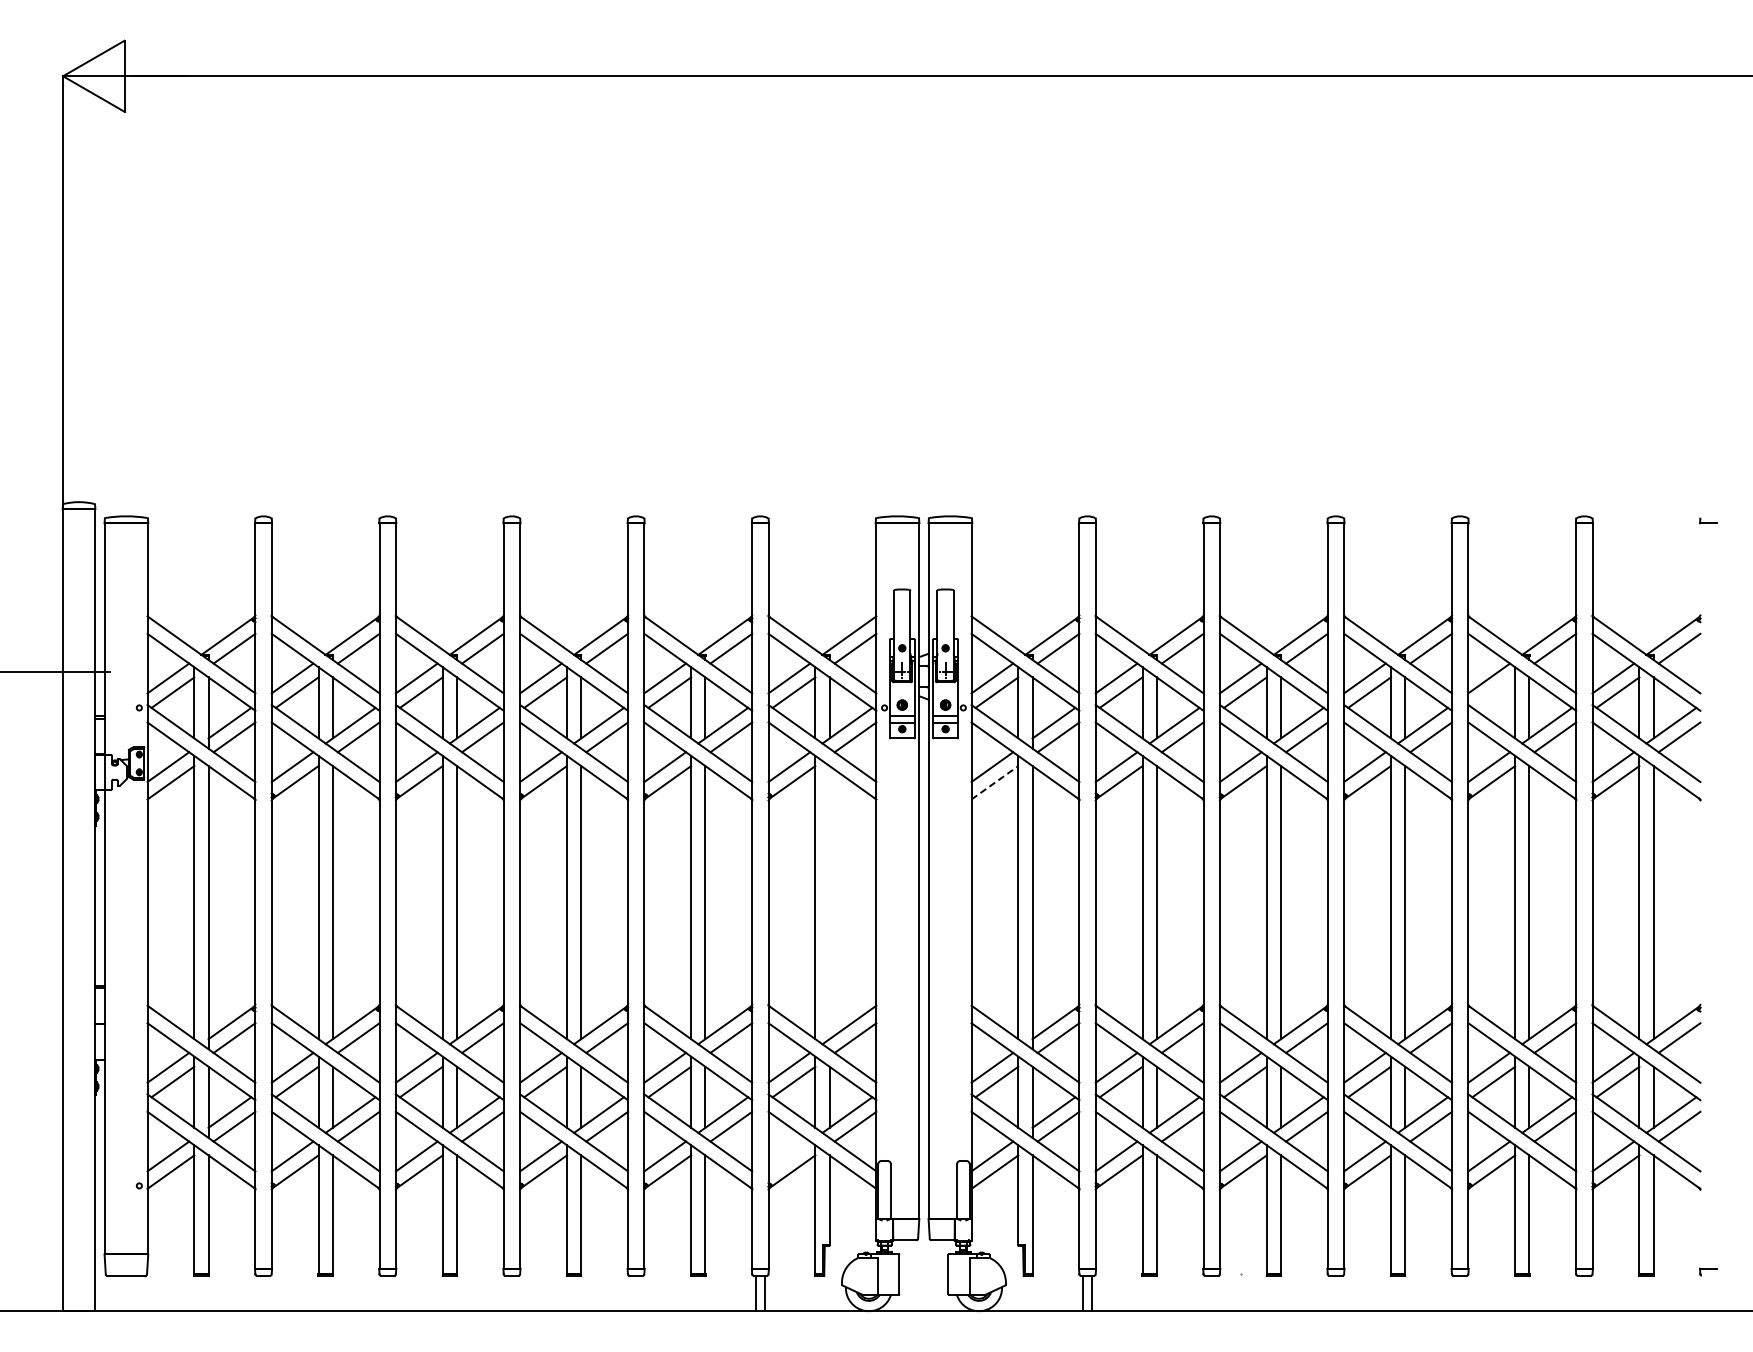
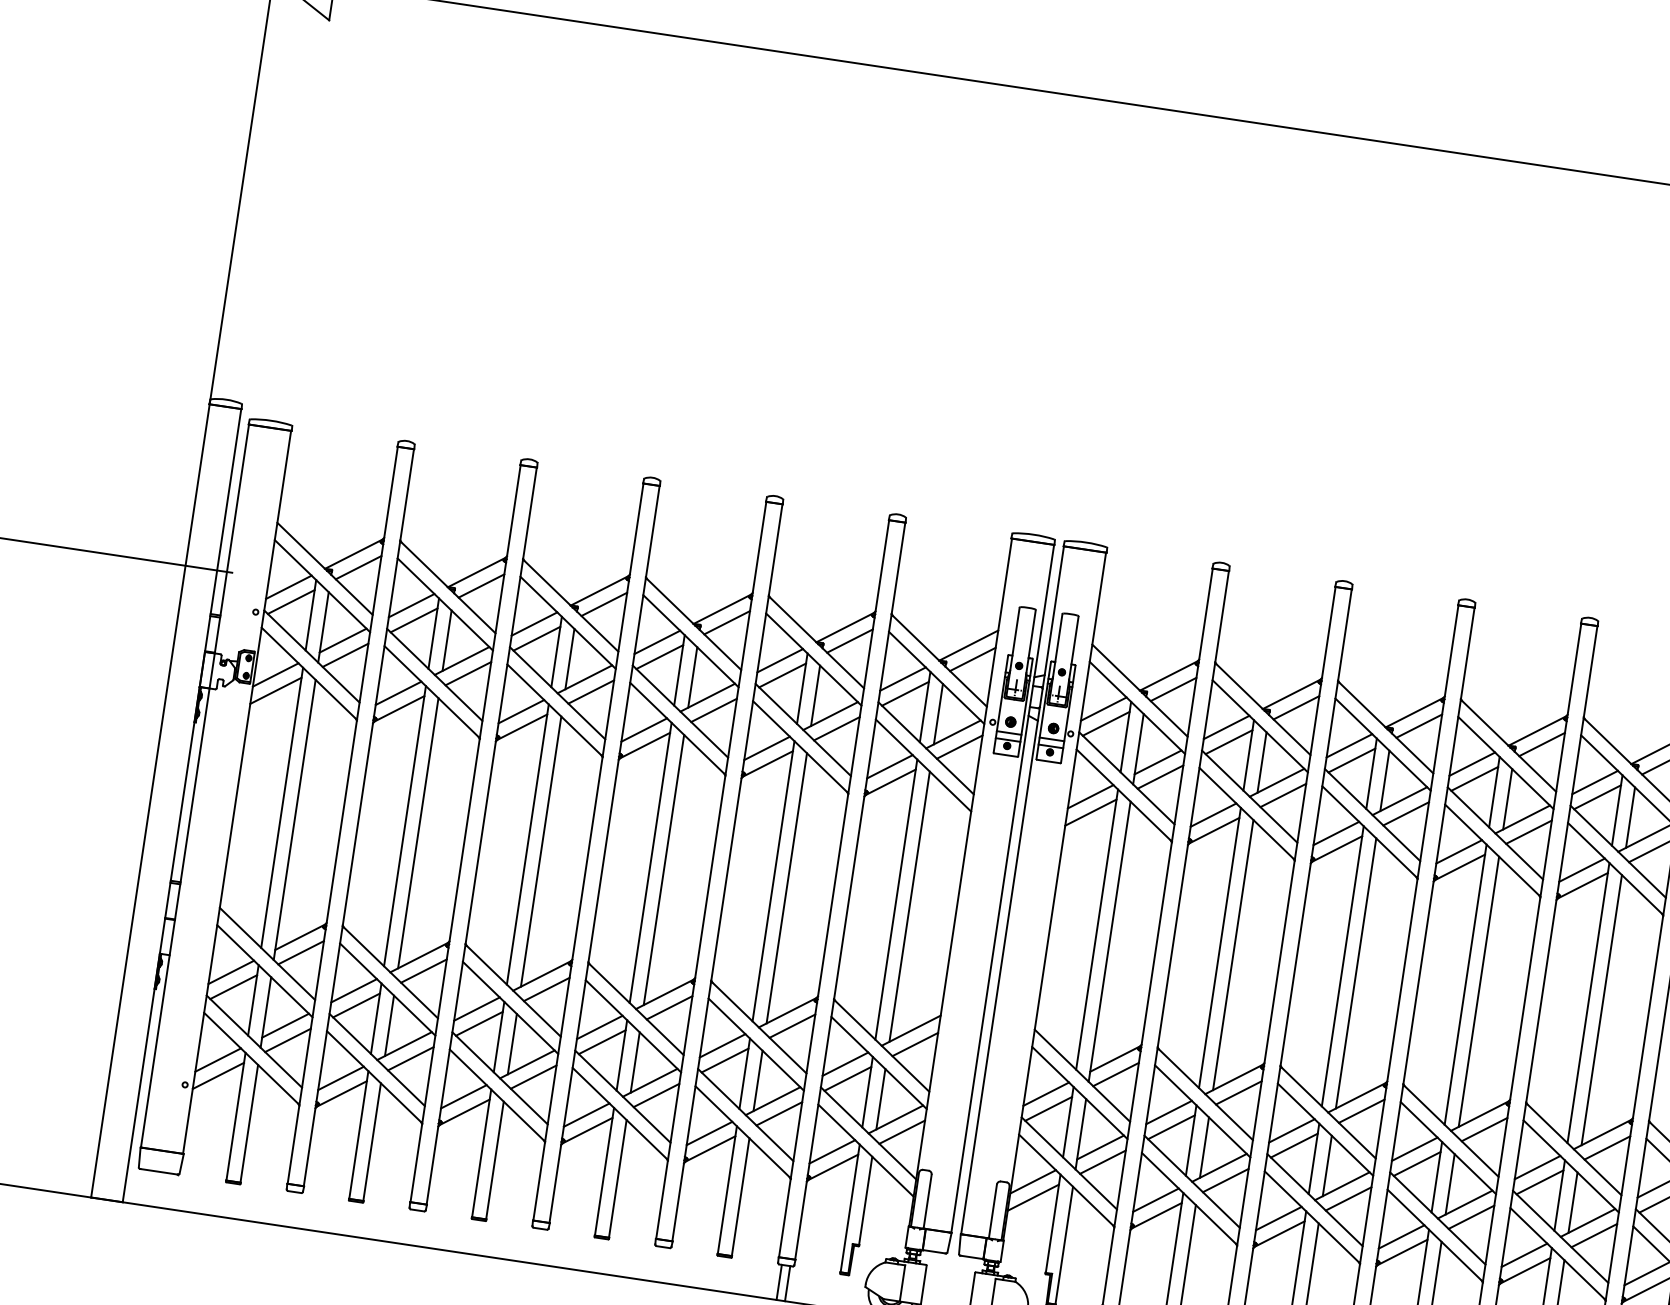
line: (1493, 692) -> (1597, 797), added
line: (994, 782) -> (1090, 812), dashed -> solid
line: (829, 902) -> (909, 906), added
line: (789, 1156) -> (832, 1151), added

